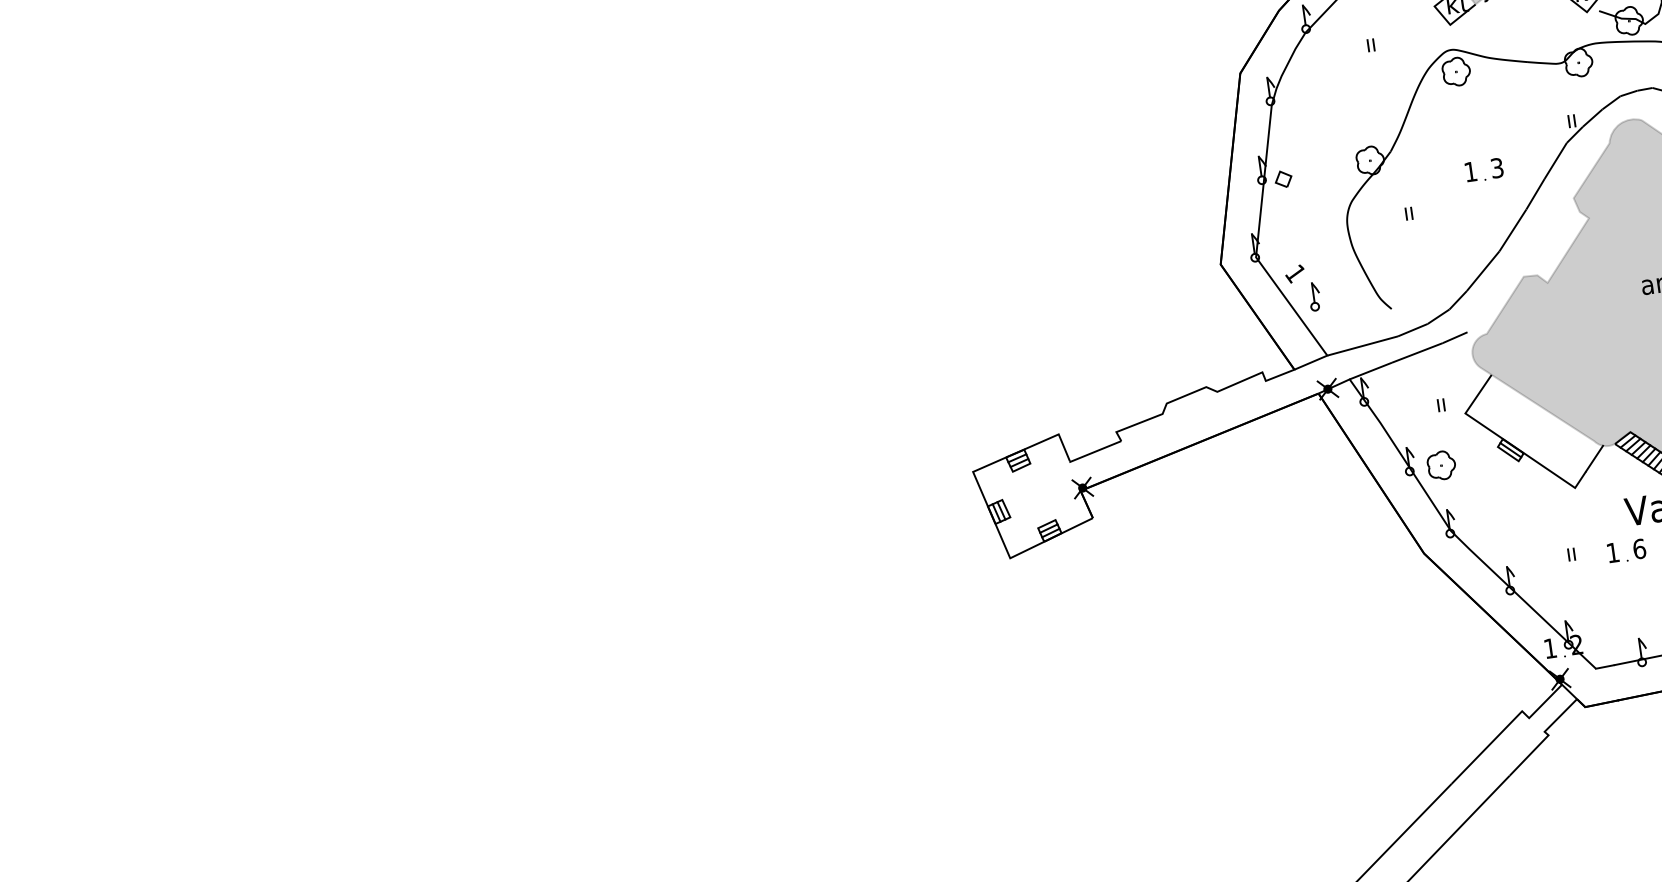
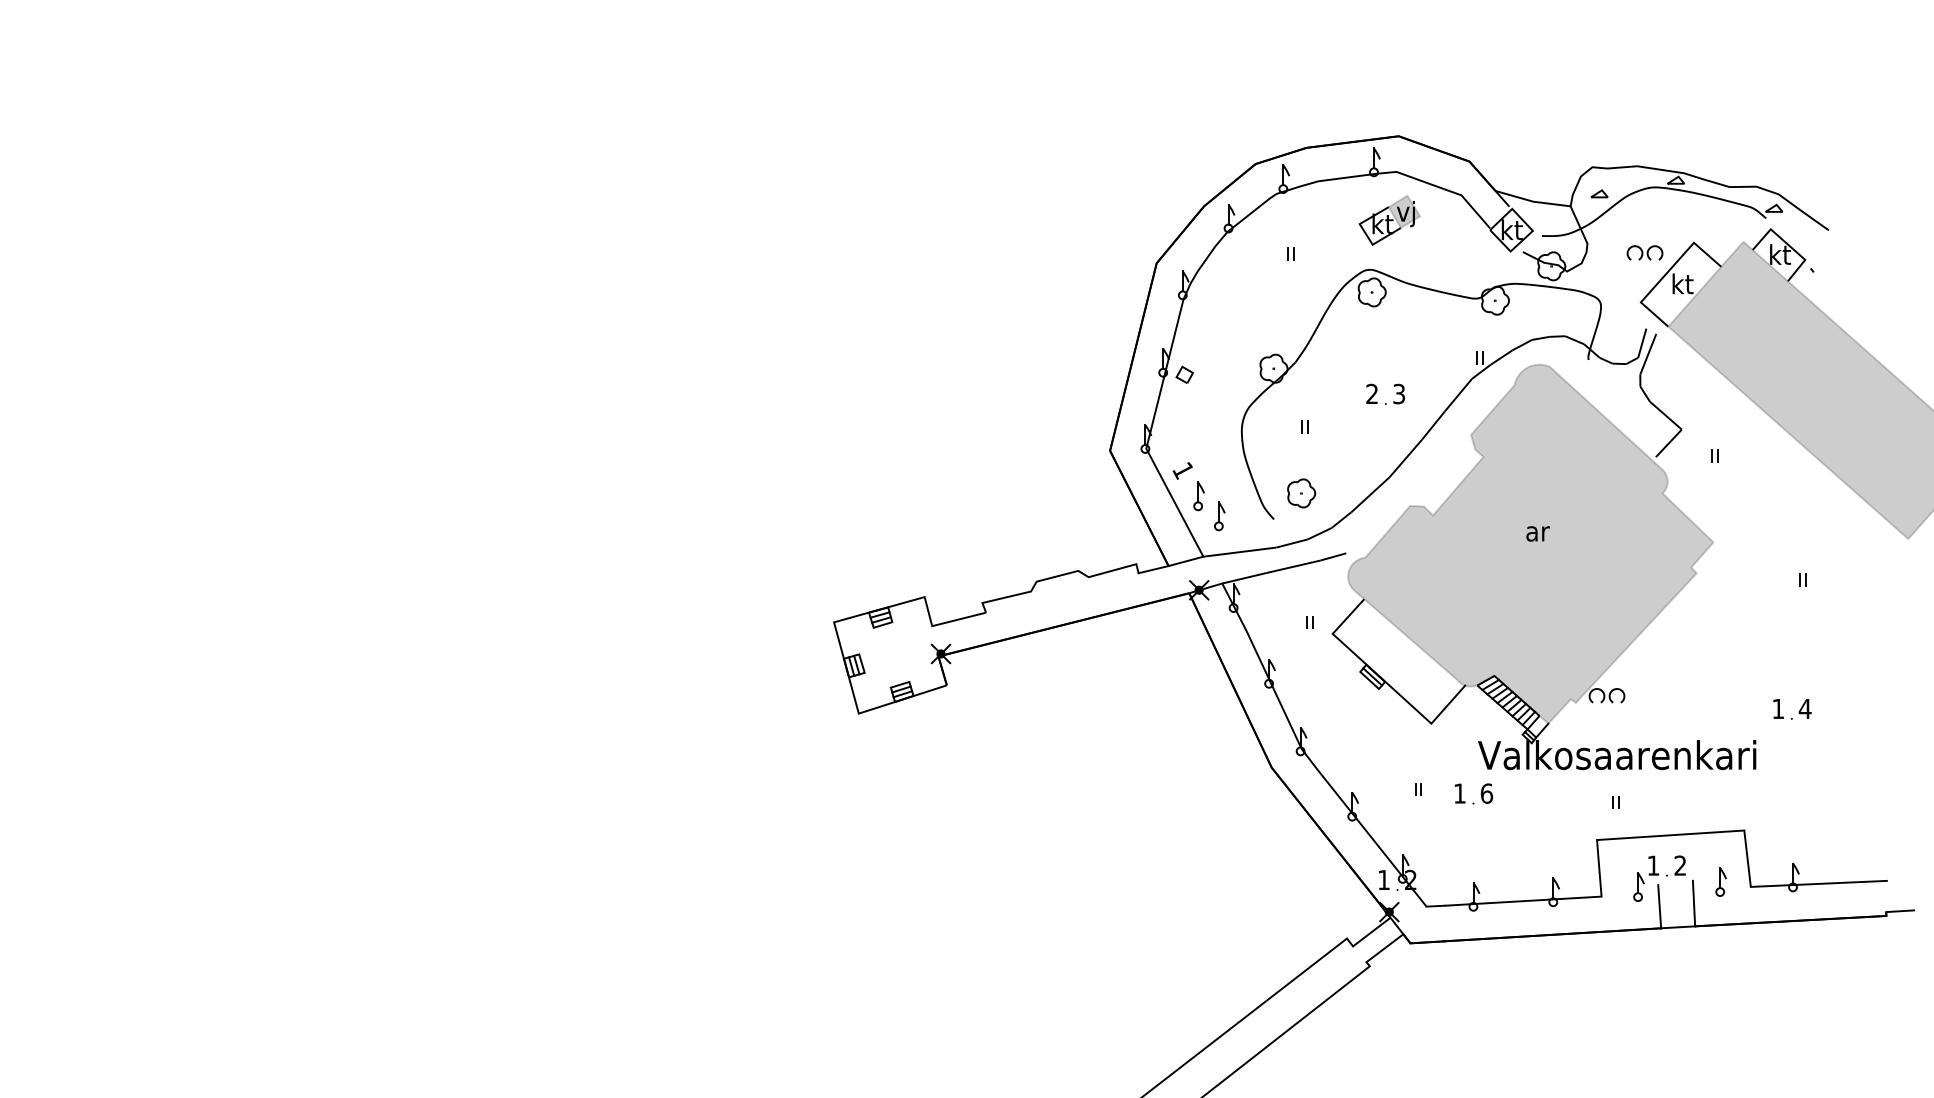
text: (1469, 171) -> (1371, 393), 1 -> 2
part: (1337, 313) -> (1219, 516), added
part: (1441, 465) -> (1301, 493), moved

